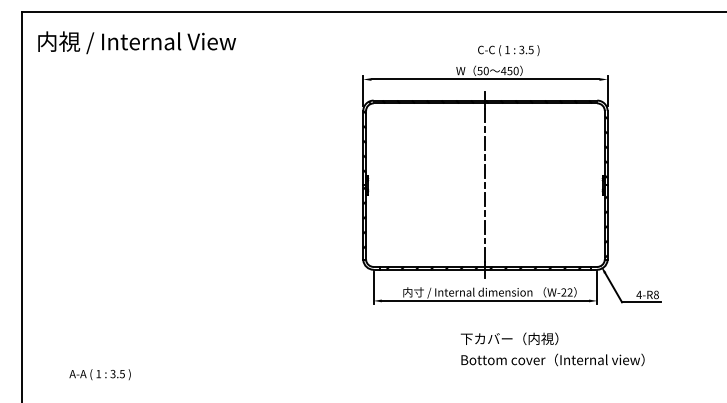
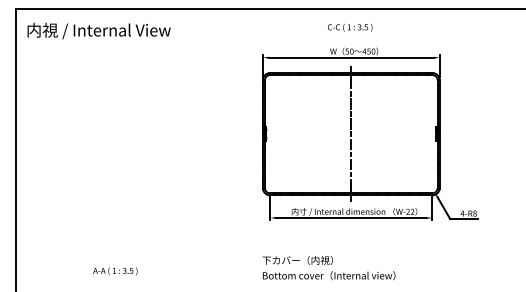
text: (509, 50) -> (350, 27), moved
text: (552, 350) -> (328, 268), moved
text: (100, 374) -> (115, 271), moved

